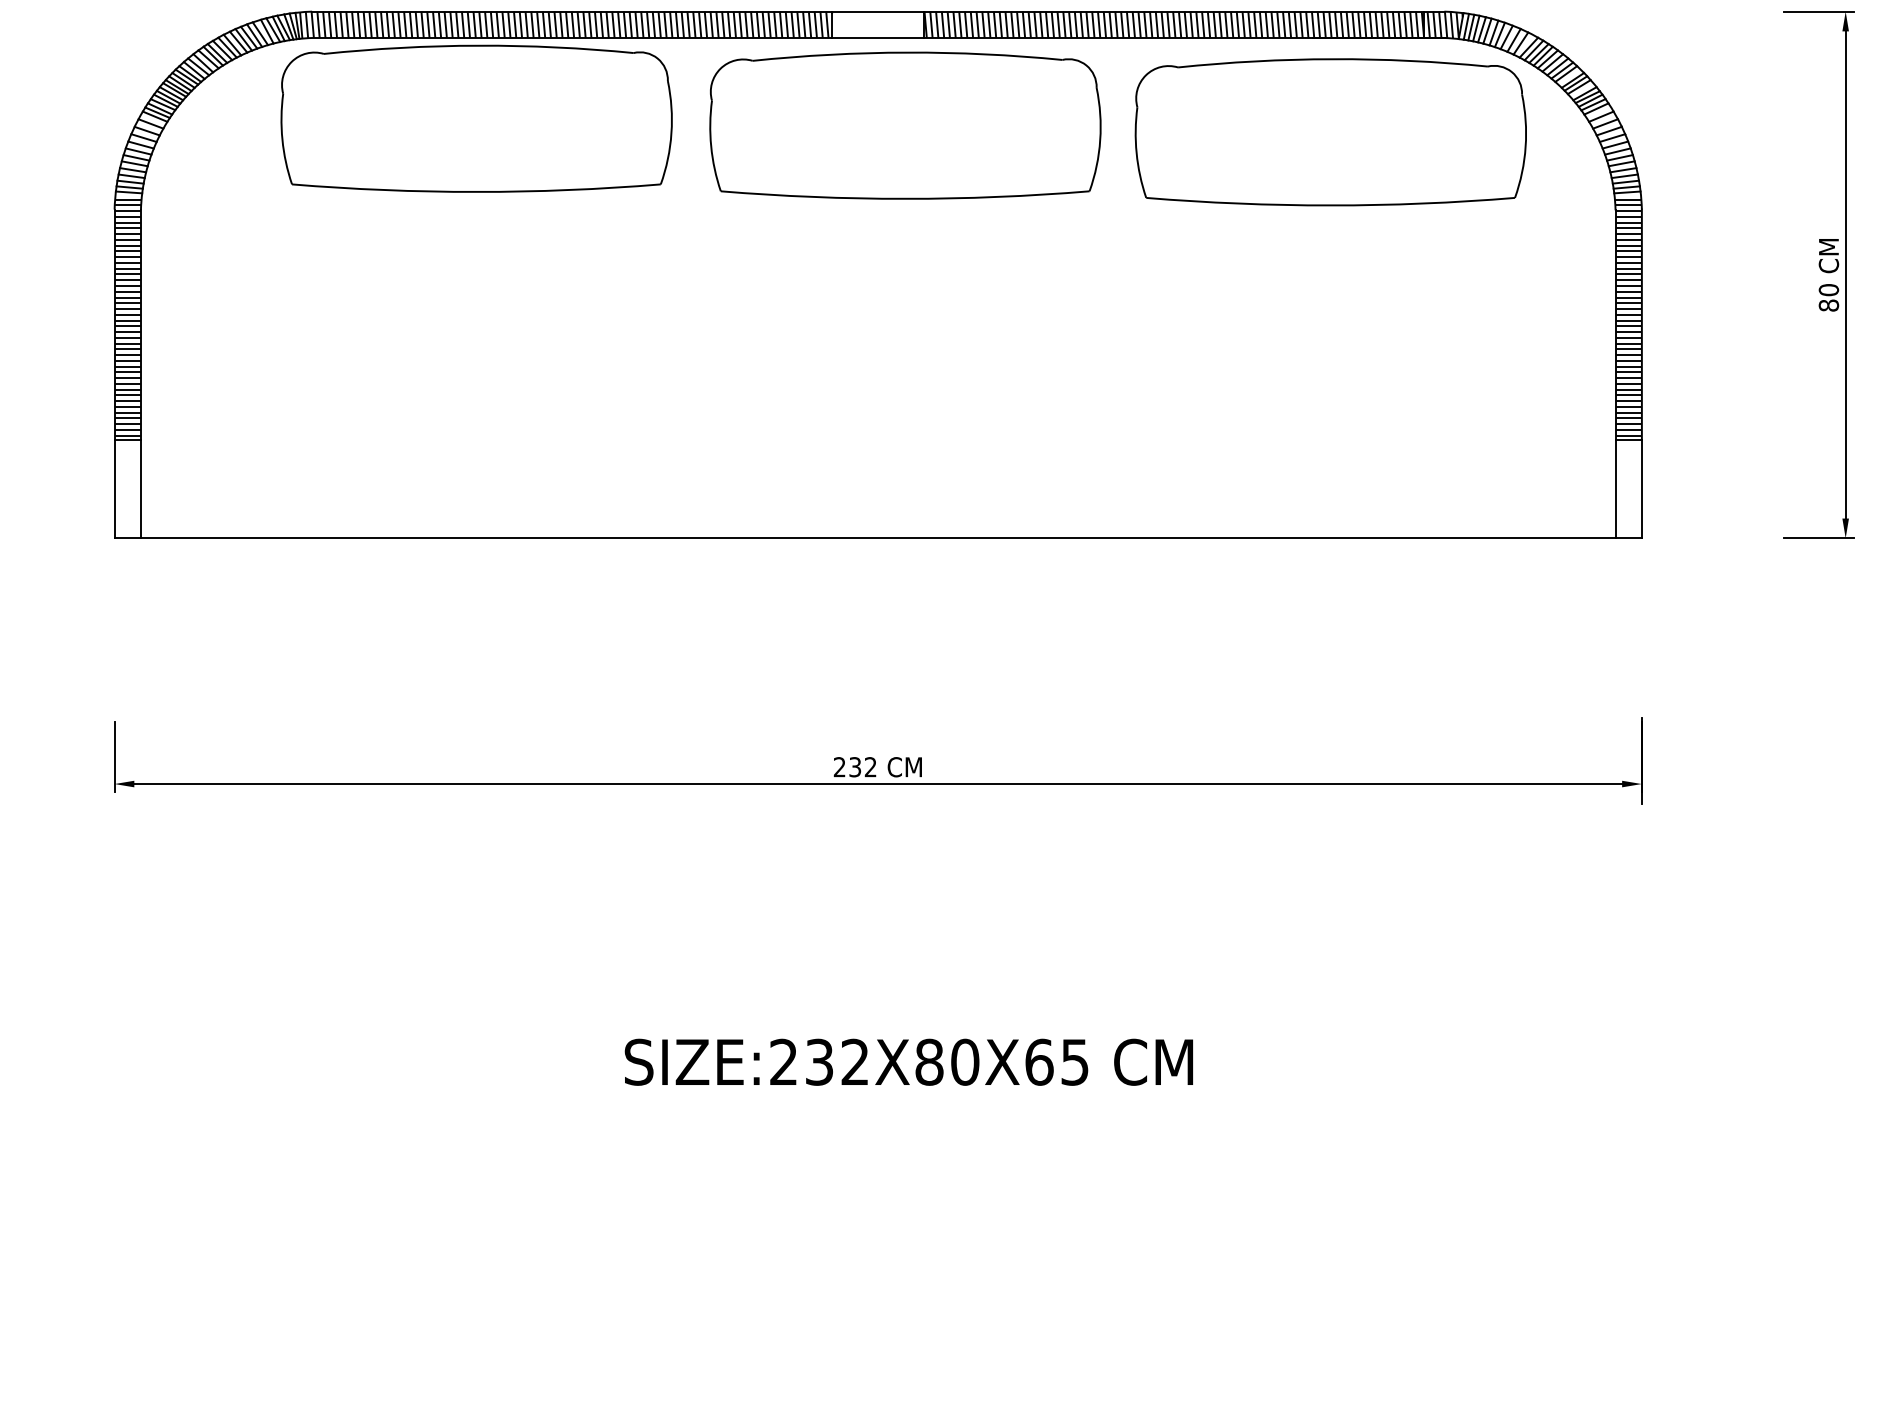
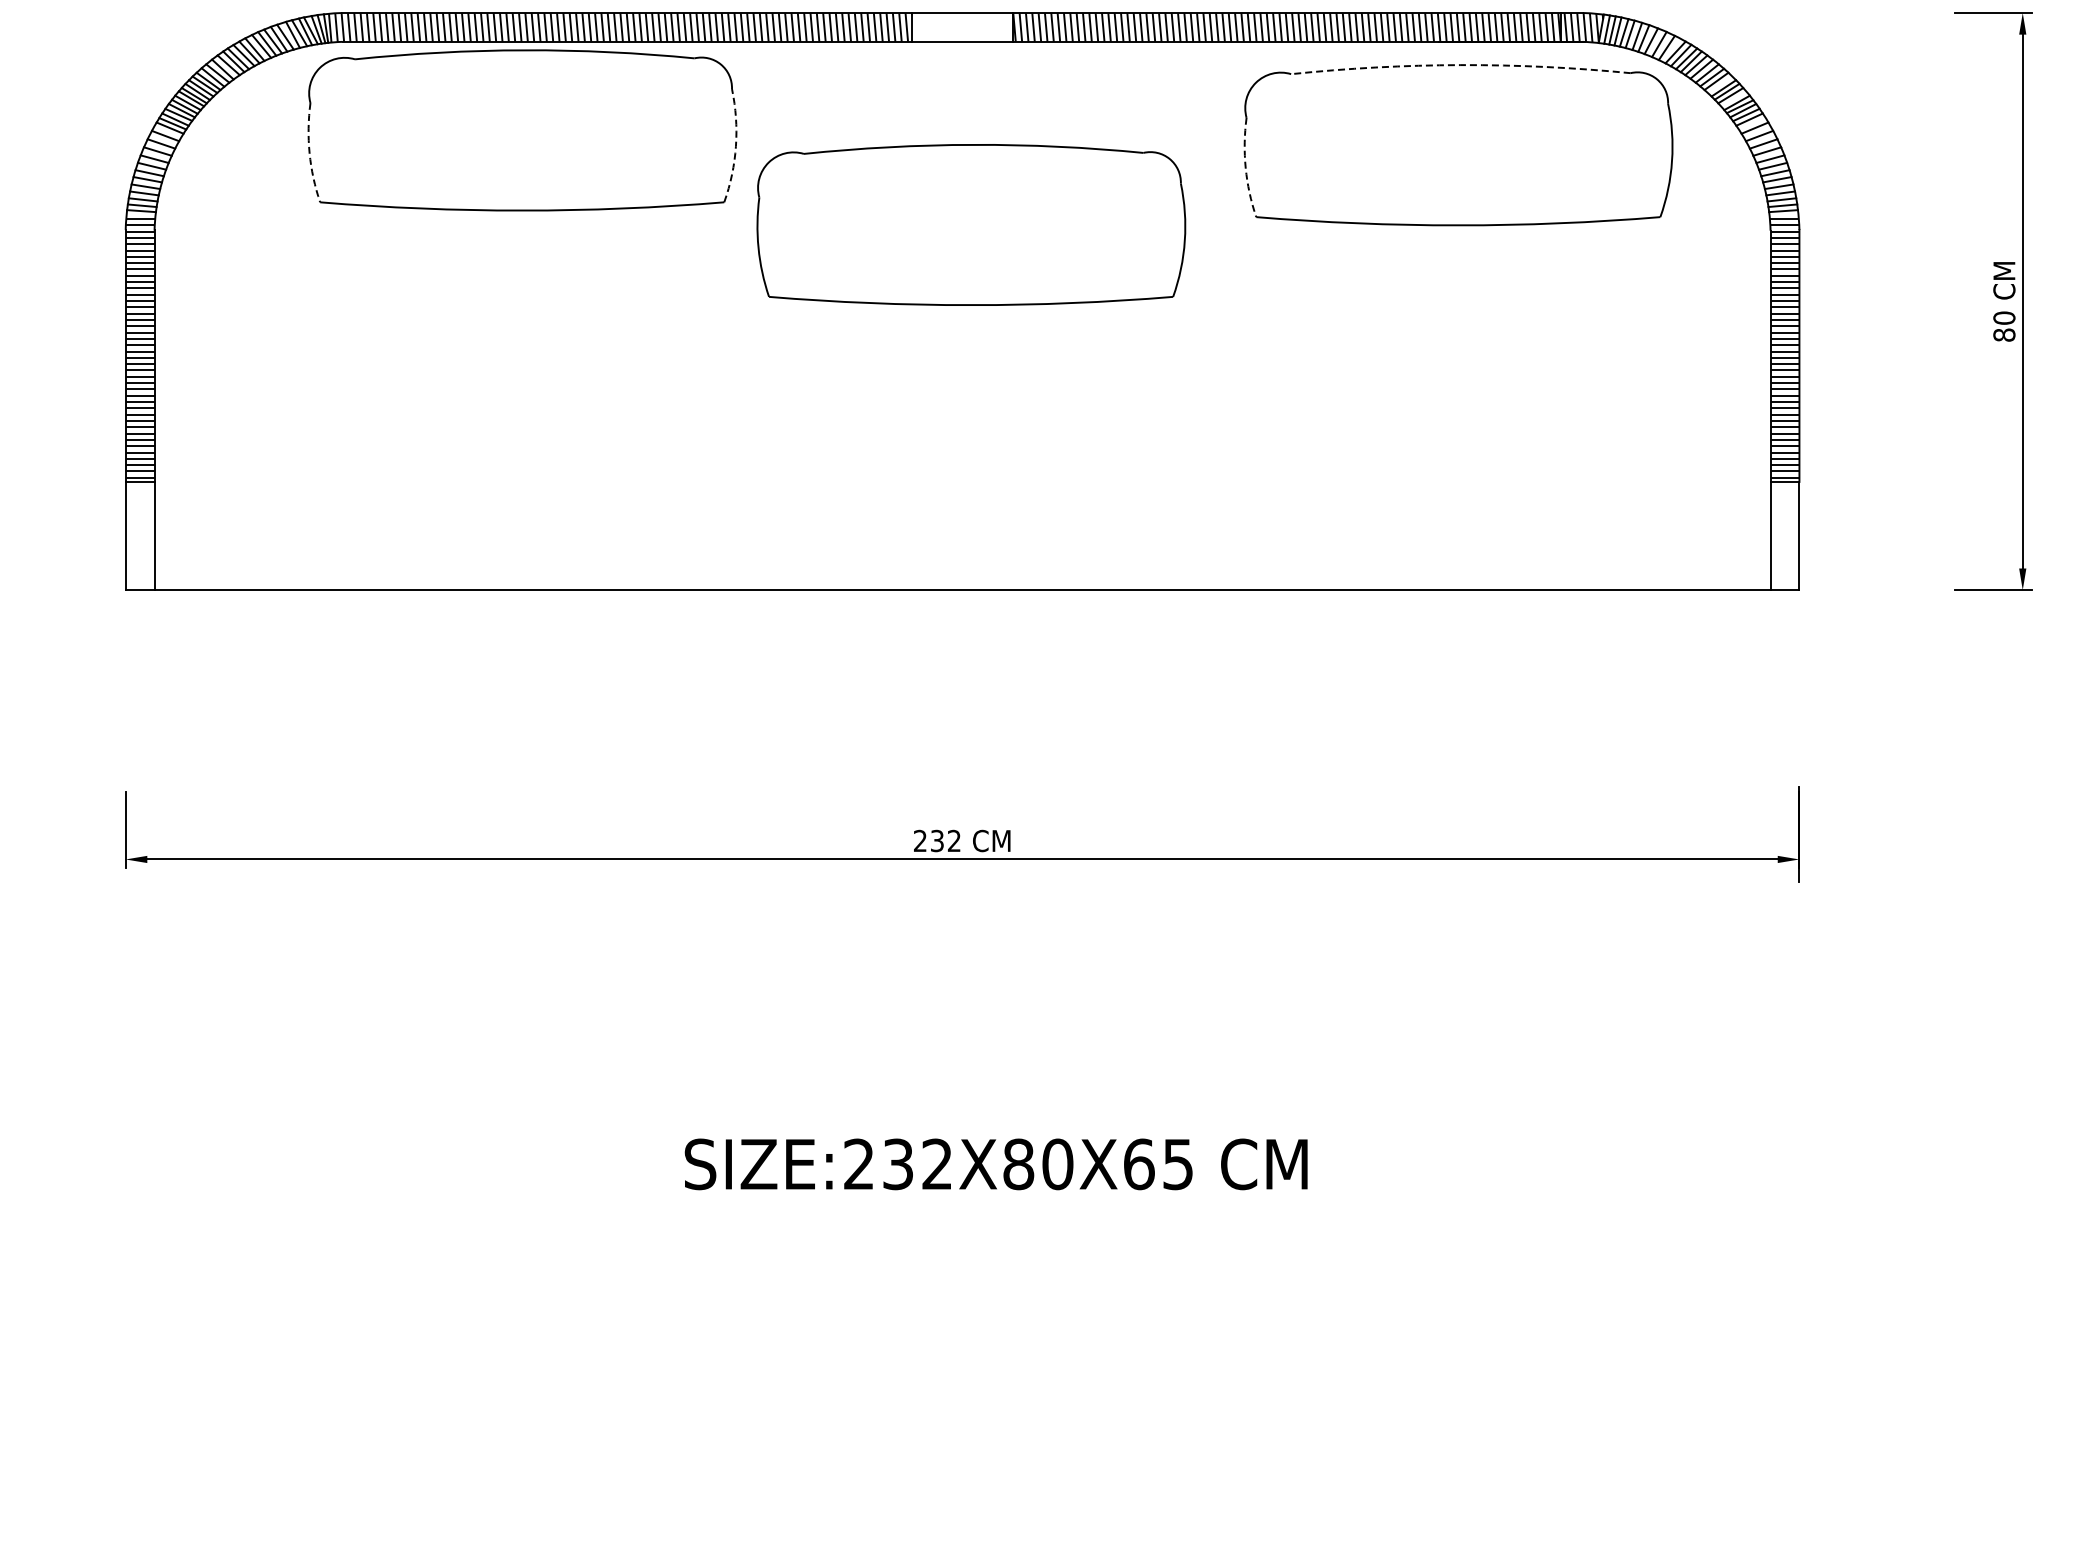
arc: (1332, 59) -> (1460, 65), solid -> dashed
part: (905, 125) -> (971, 224), moved
arc: (671, 133) -> (735, 146), solid -> dashed
arc: (282, 139) -> (309, 153), solid -> dashed
arc: (1136, 153) -> (1245, 168), solid -> dashed

